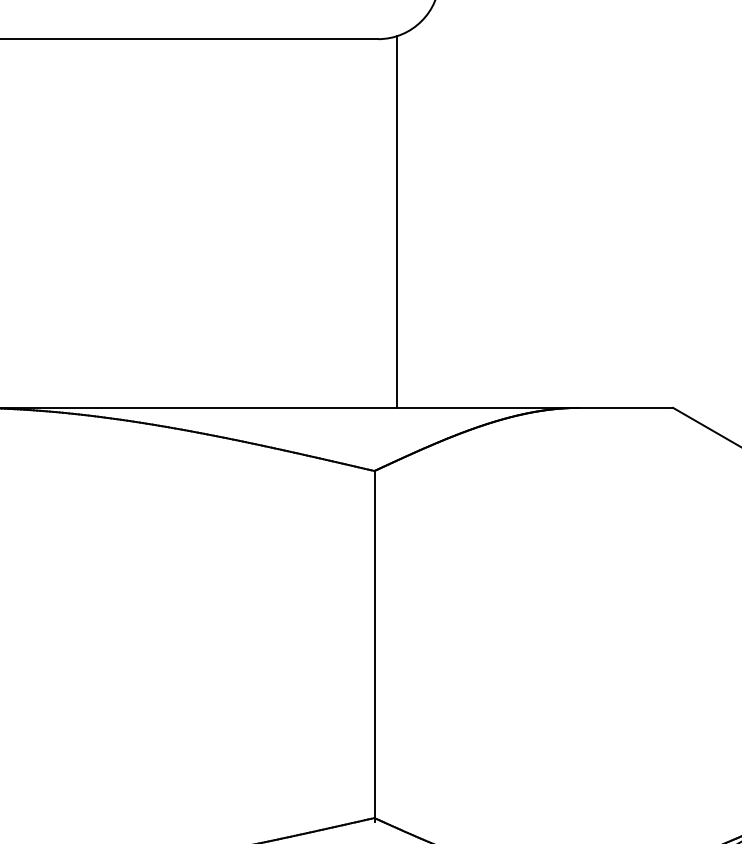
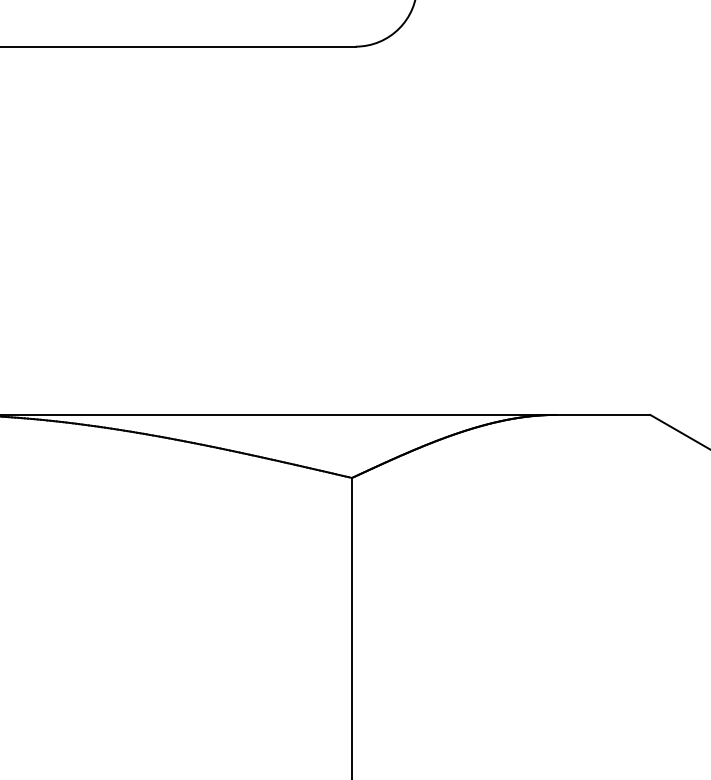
line: (396, 221) -> (374, 228), removed

